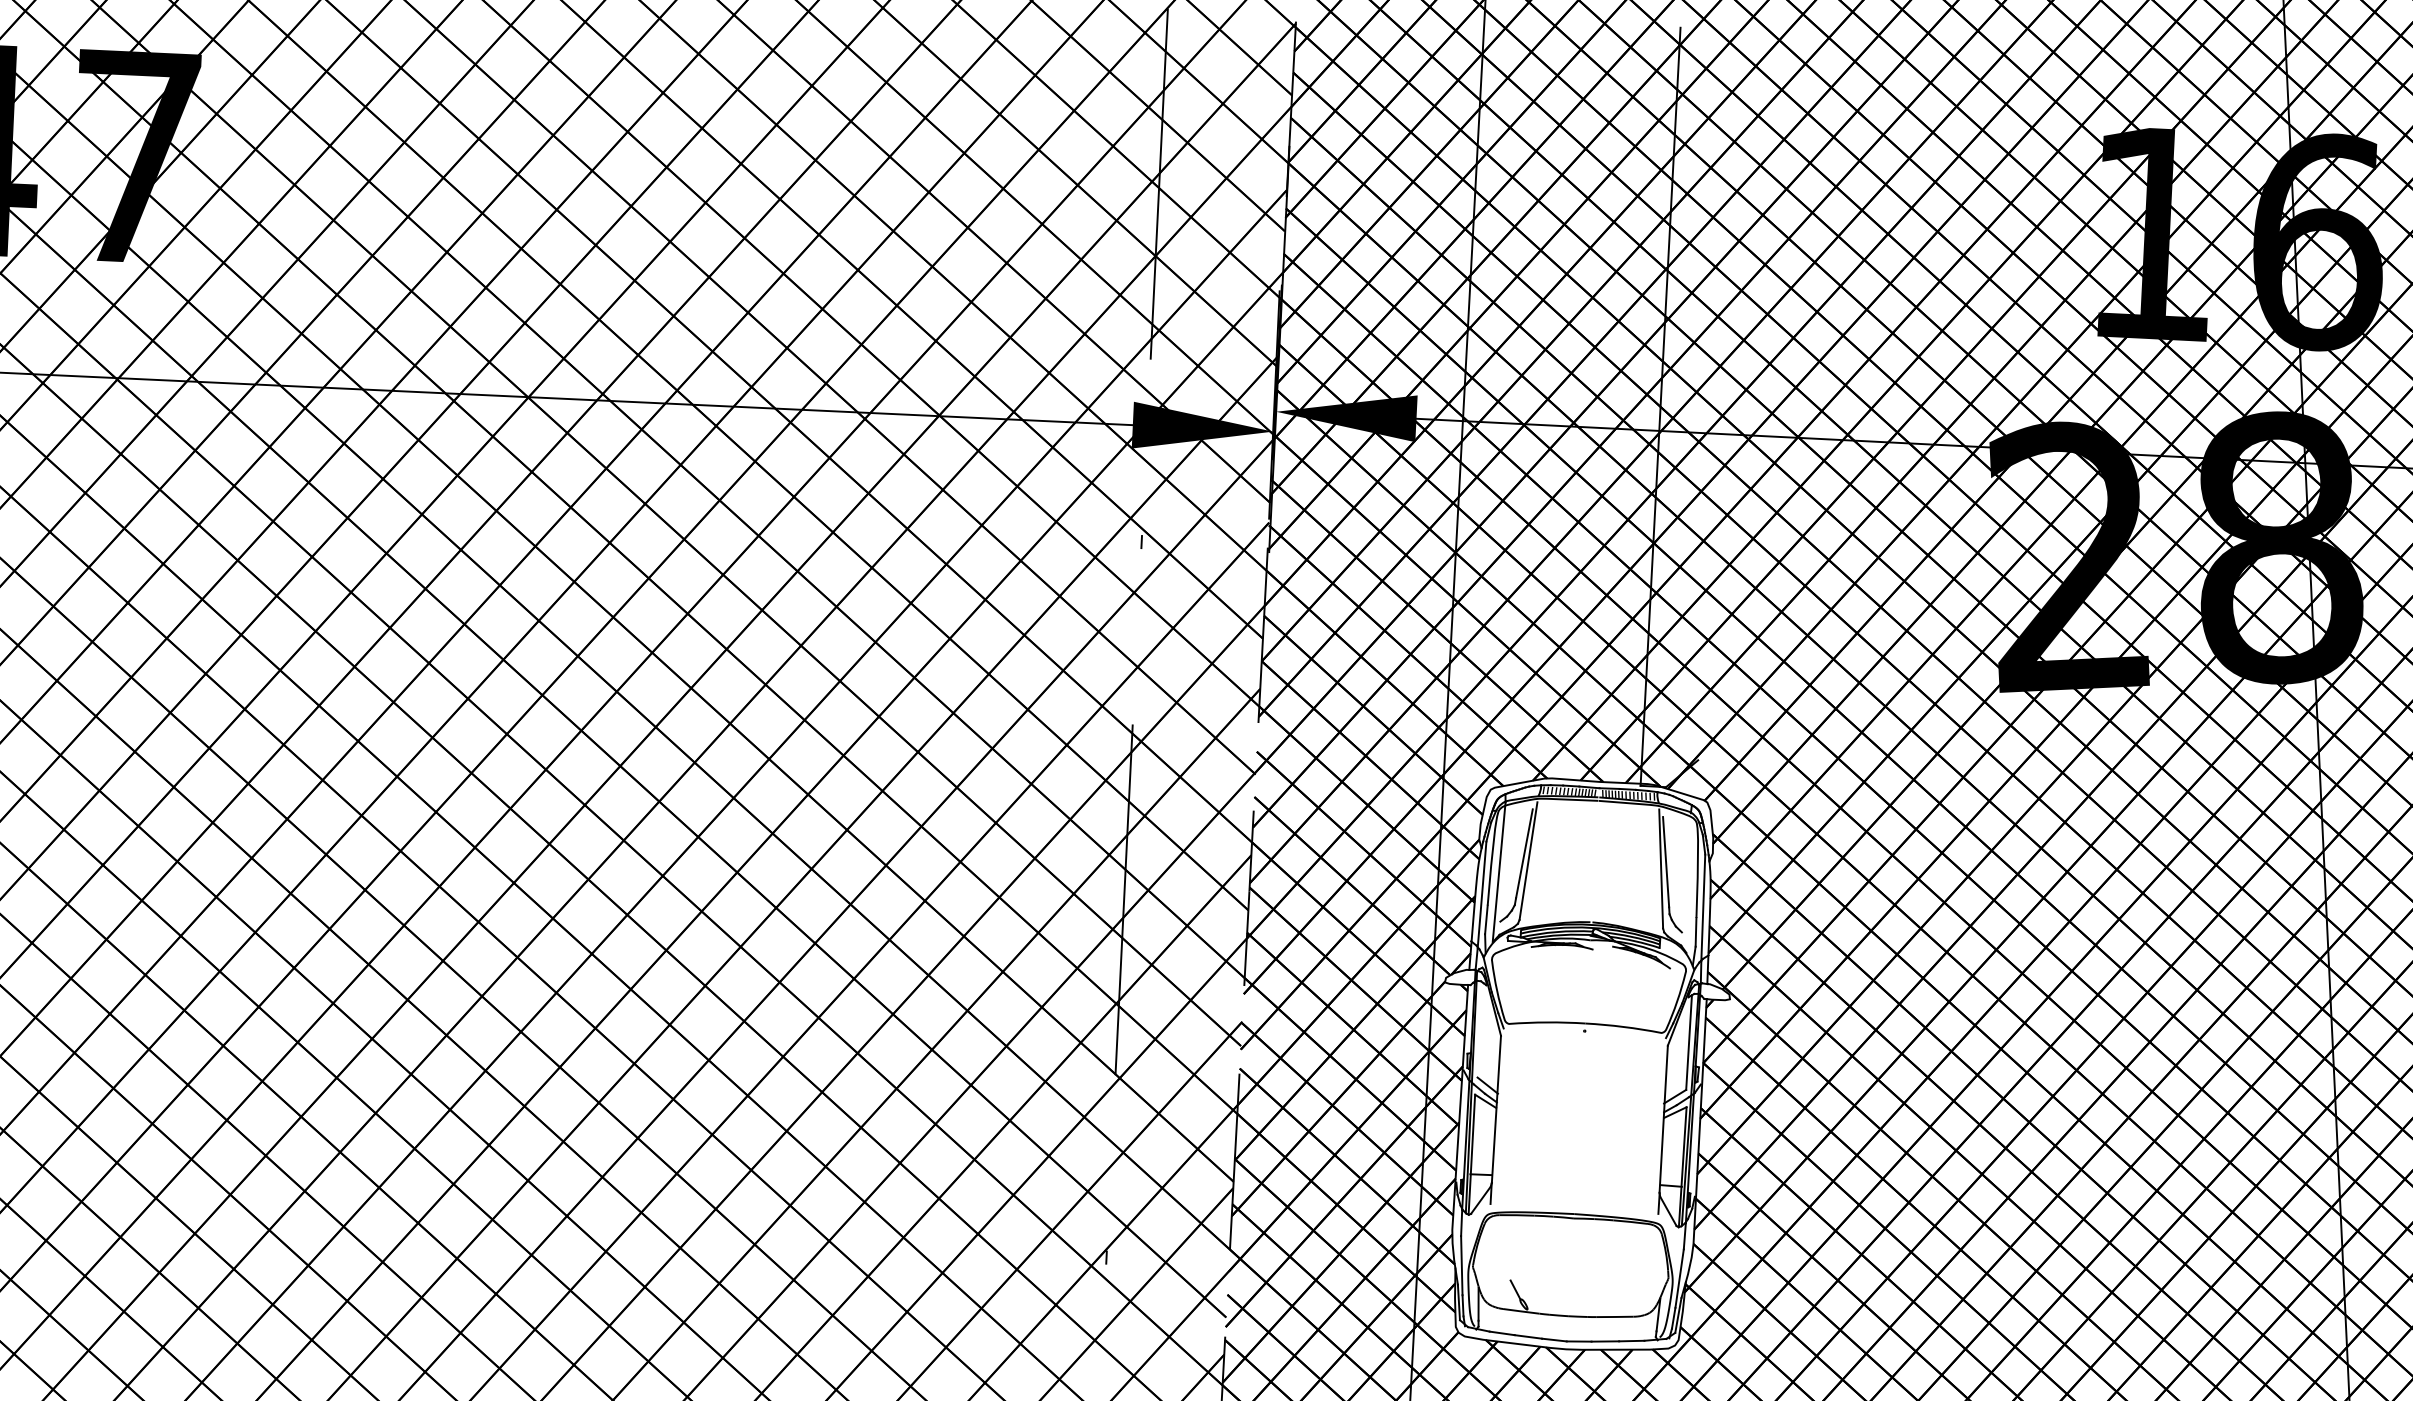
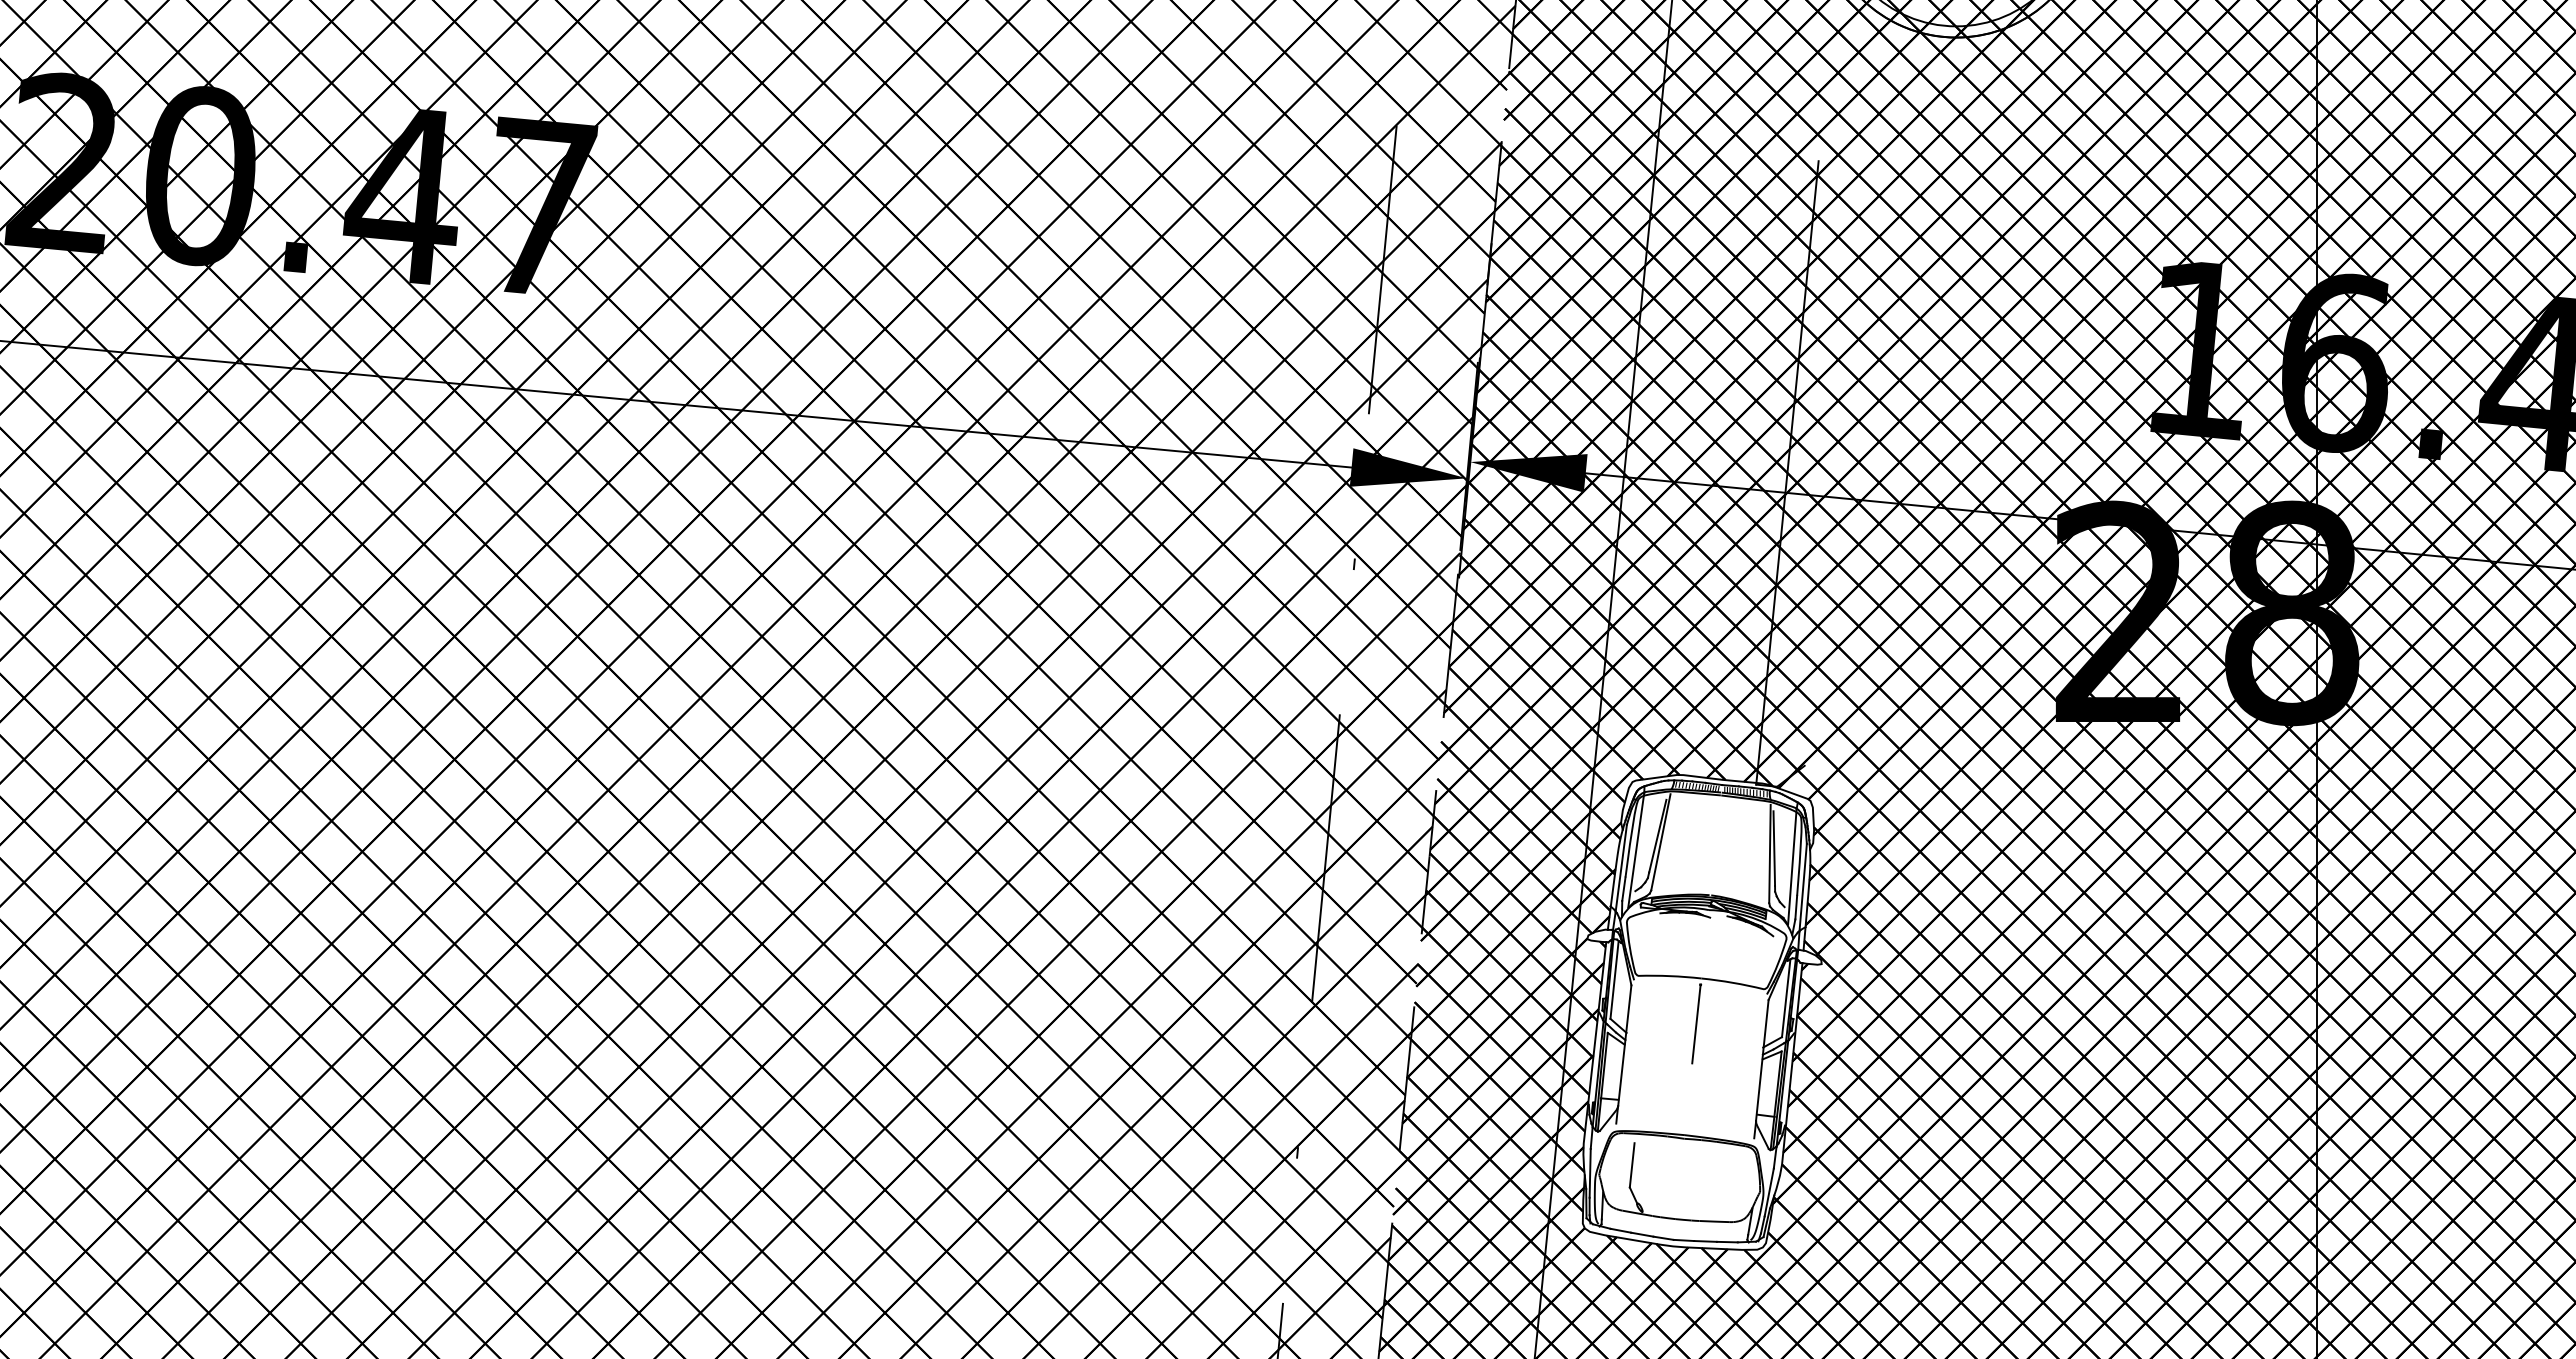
line: (1689, 882) -> (1792, 866), added
line: (1480, 1029) -> (1614, 979), added
line: (1581, 1078) -> (1696, 1023), added
line: (1511, 1253) -> (1631, 1165), added

